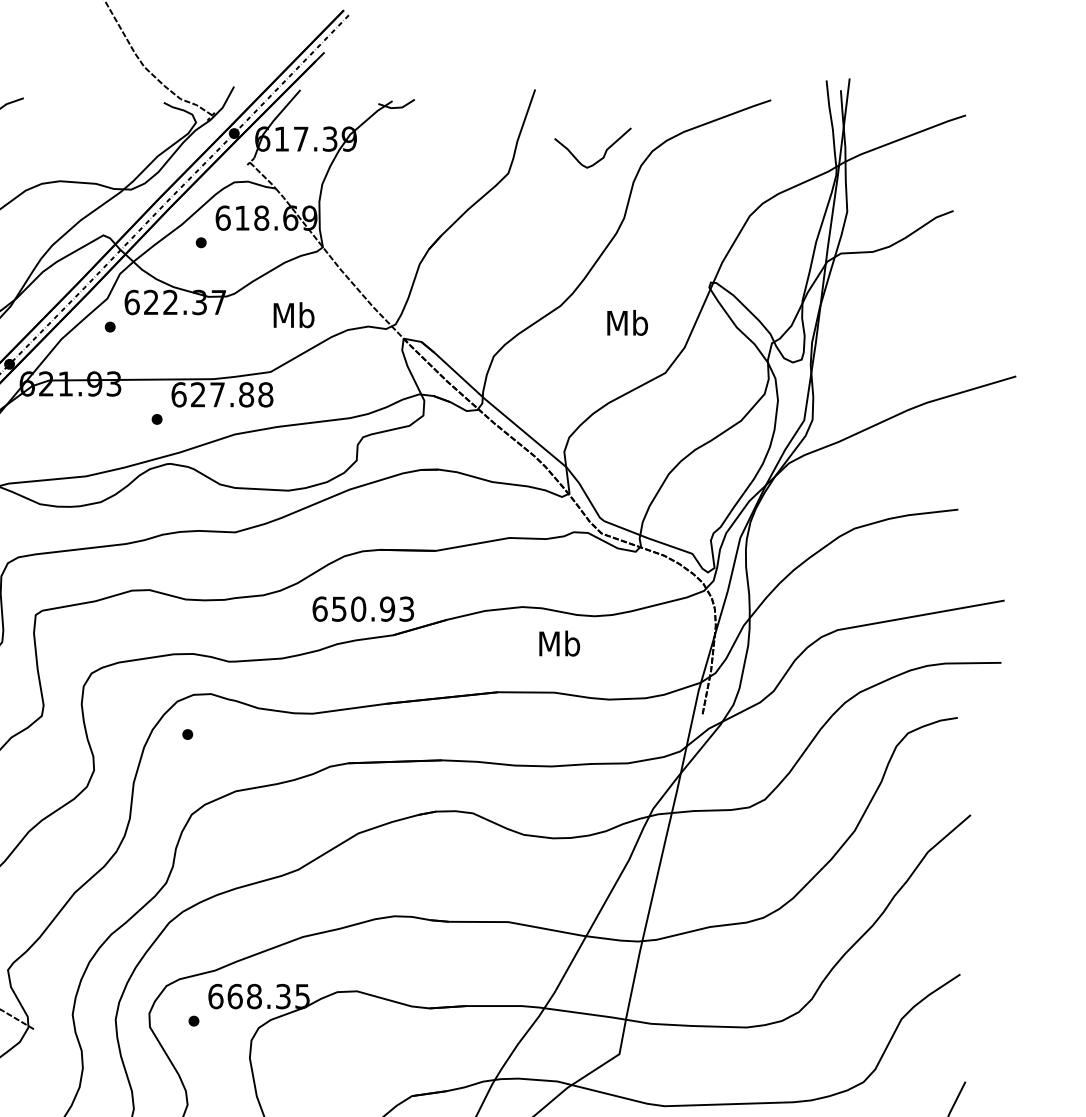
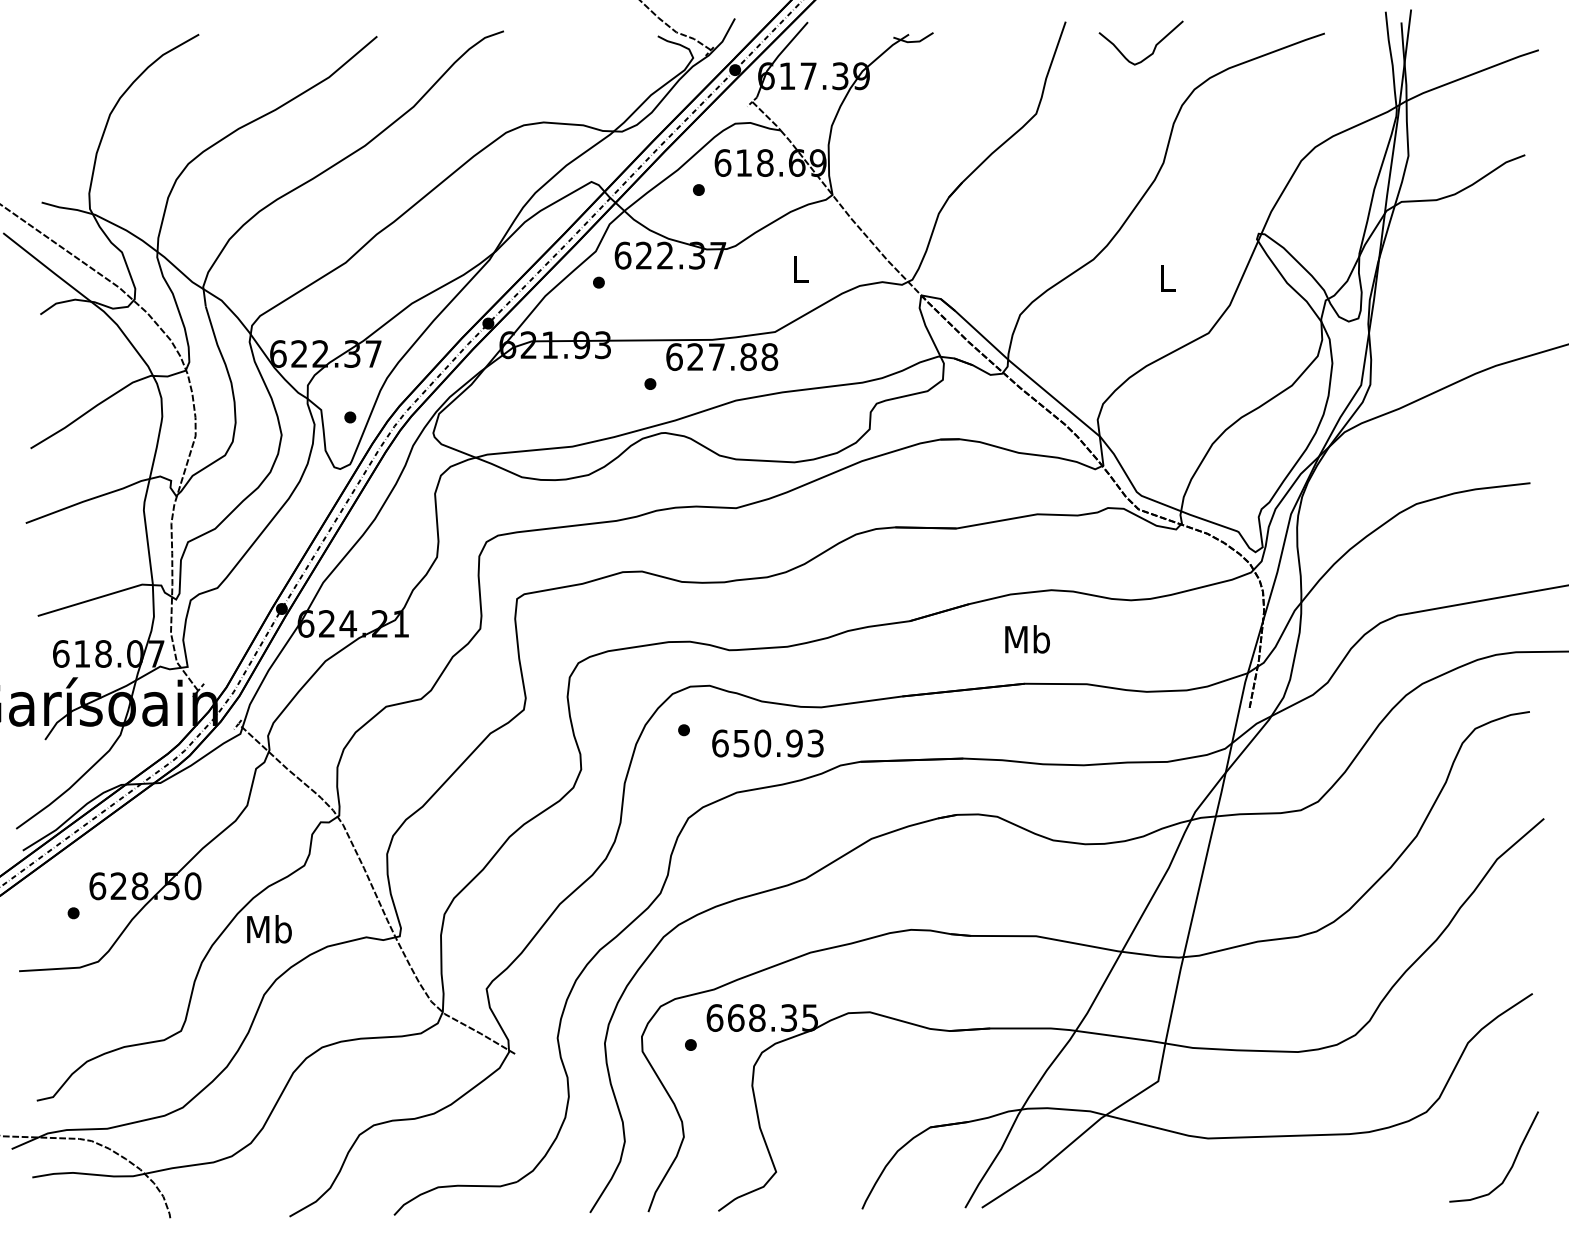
curve: (605, 151) -> (1154, 46), moved
text: (293, 315) -> (800, 269), Mb -> L
text: (627, 322) -> (1167, 277), Mb -> L
text: (362, 609) -> (767, 743), moved
text: (559, 643) -> (1027, 639), moved

